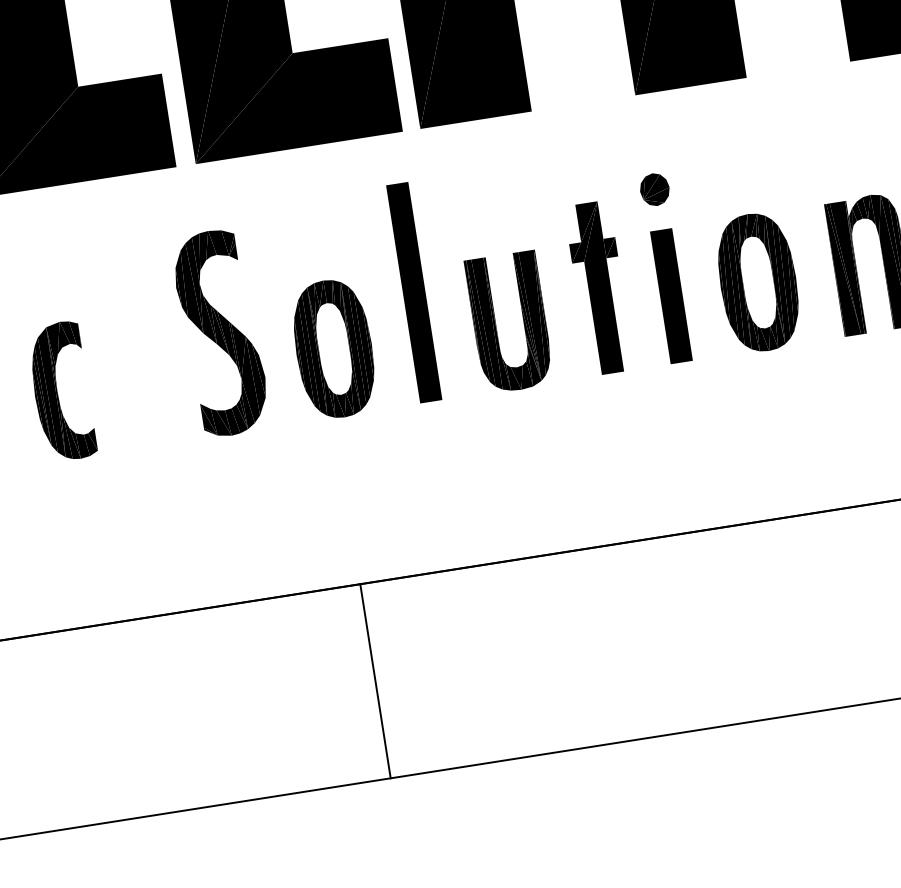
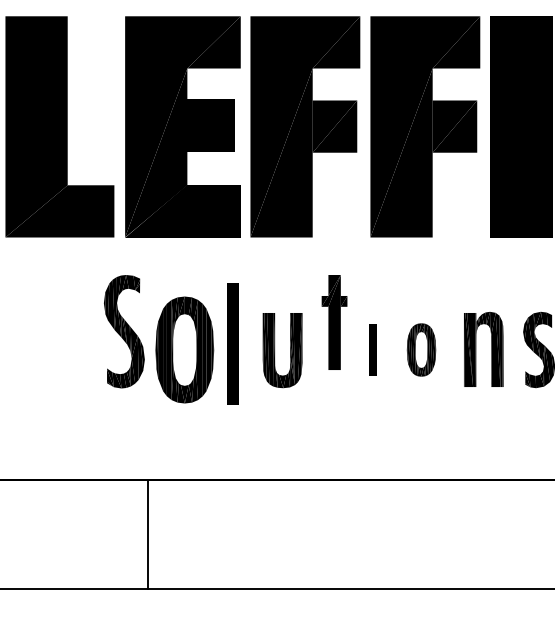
part: (655, 189) -> (373, 290), removed
part: (758, 281) -> (421, 349), size x0.7
part: (599, 288) -> (334, 322), moved
part: (412, 291) -> (232, 343), moved
part: (670, 295) -> (372, 349), size x0.7
part: (333, 348) -> (184, 349), size x1.4
part: (61, 390) -> (32, 349), removed
line: (374, 681) -> (147, 534), moved

